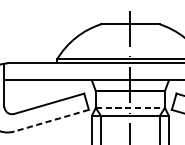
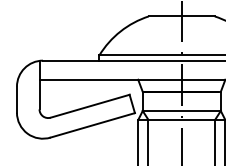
line: (131, 107) -> (182, 110), dashed -> solid
line: (51, 120) -> (92, 125), dashed -> solid

